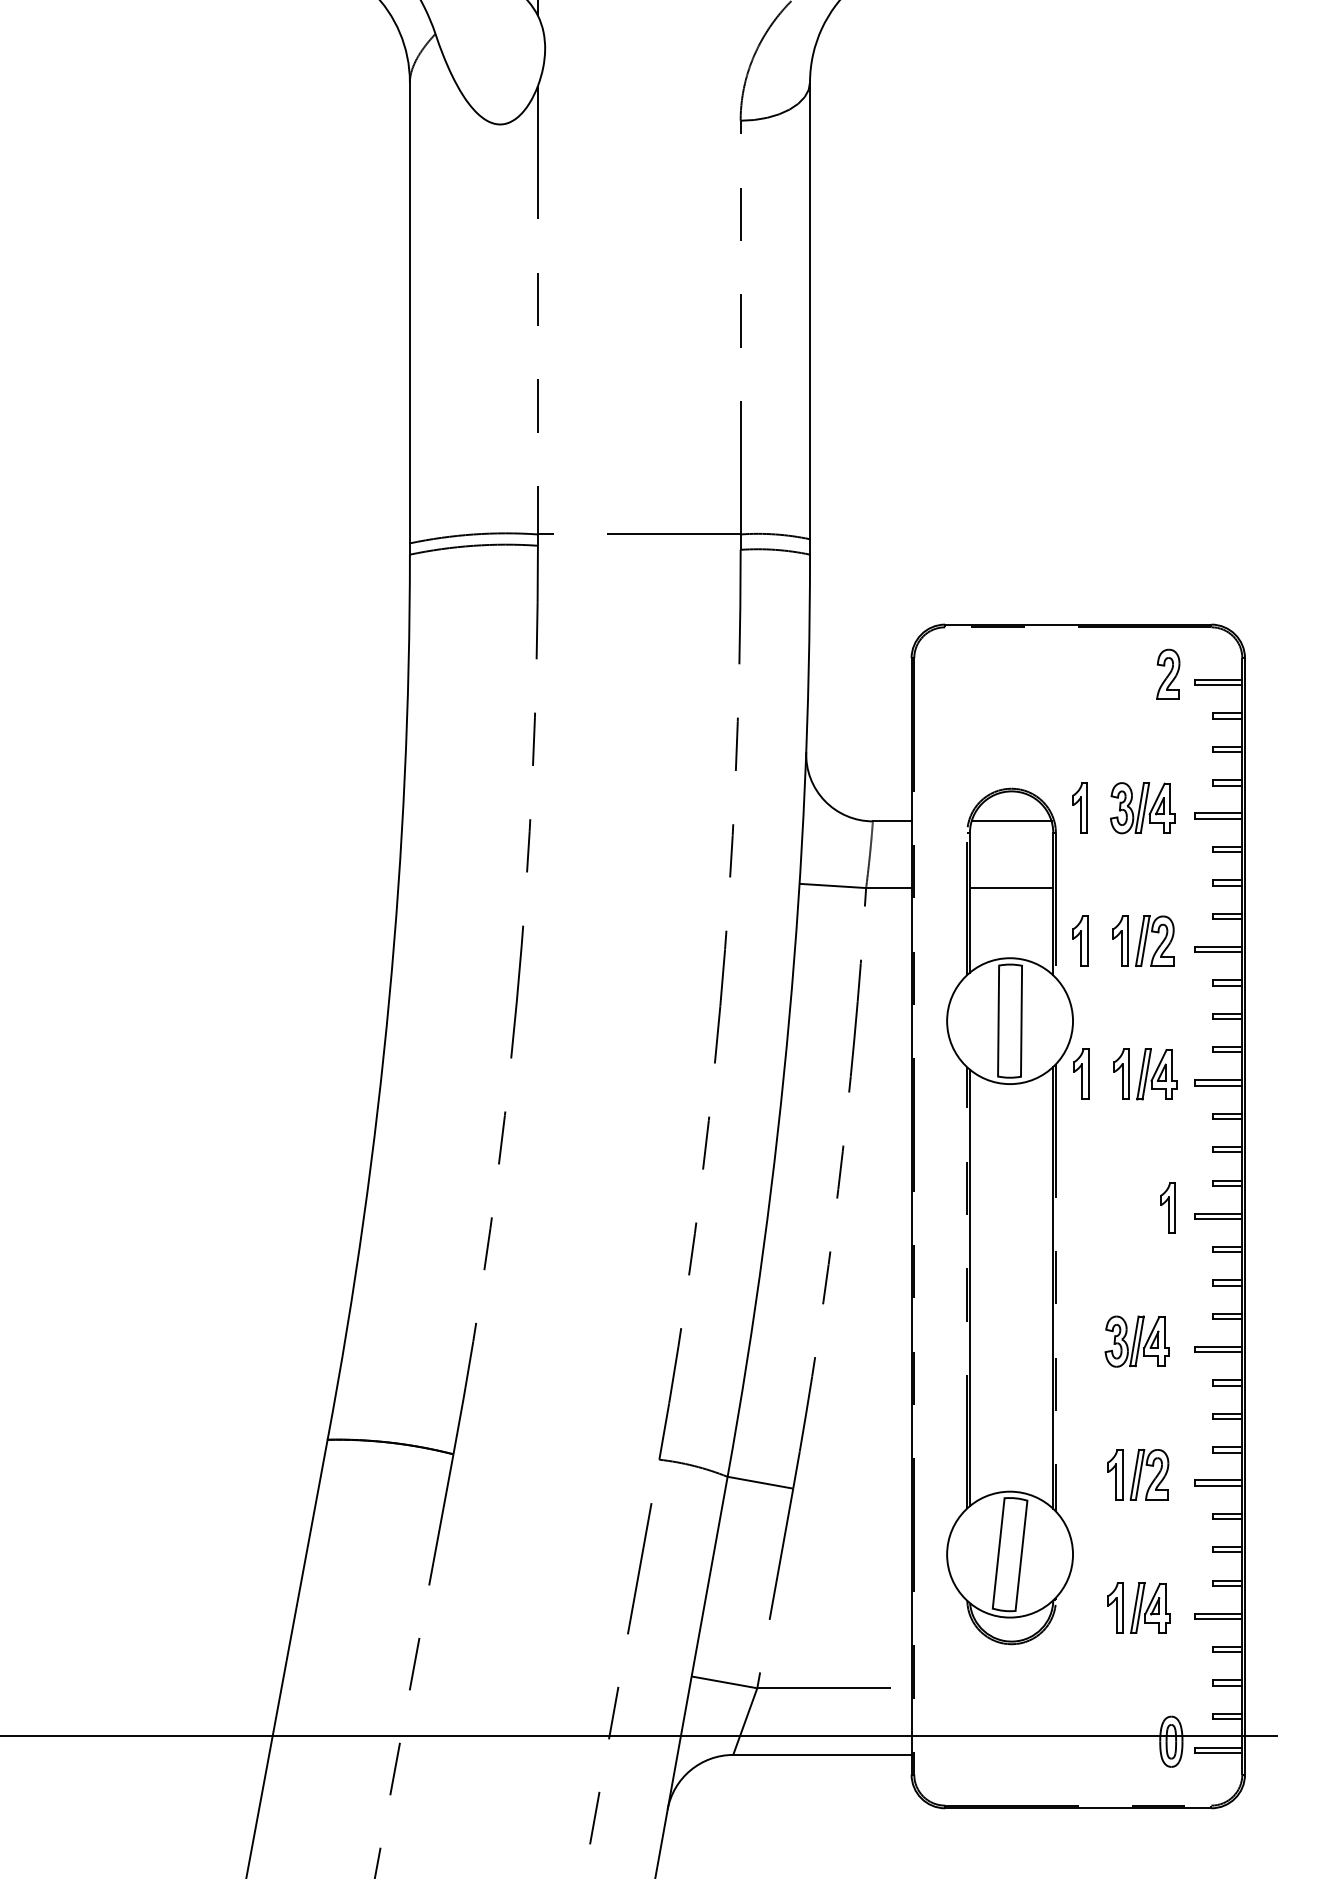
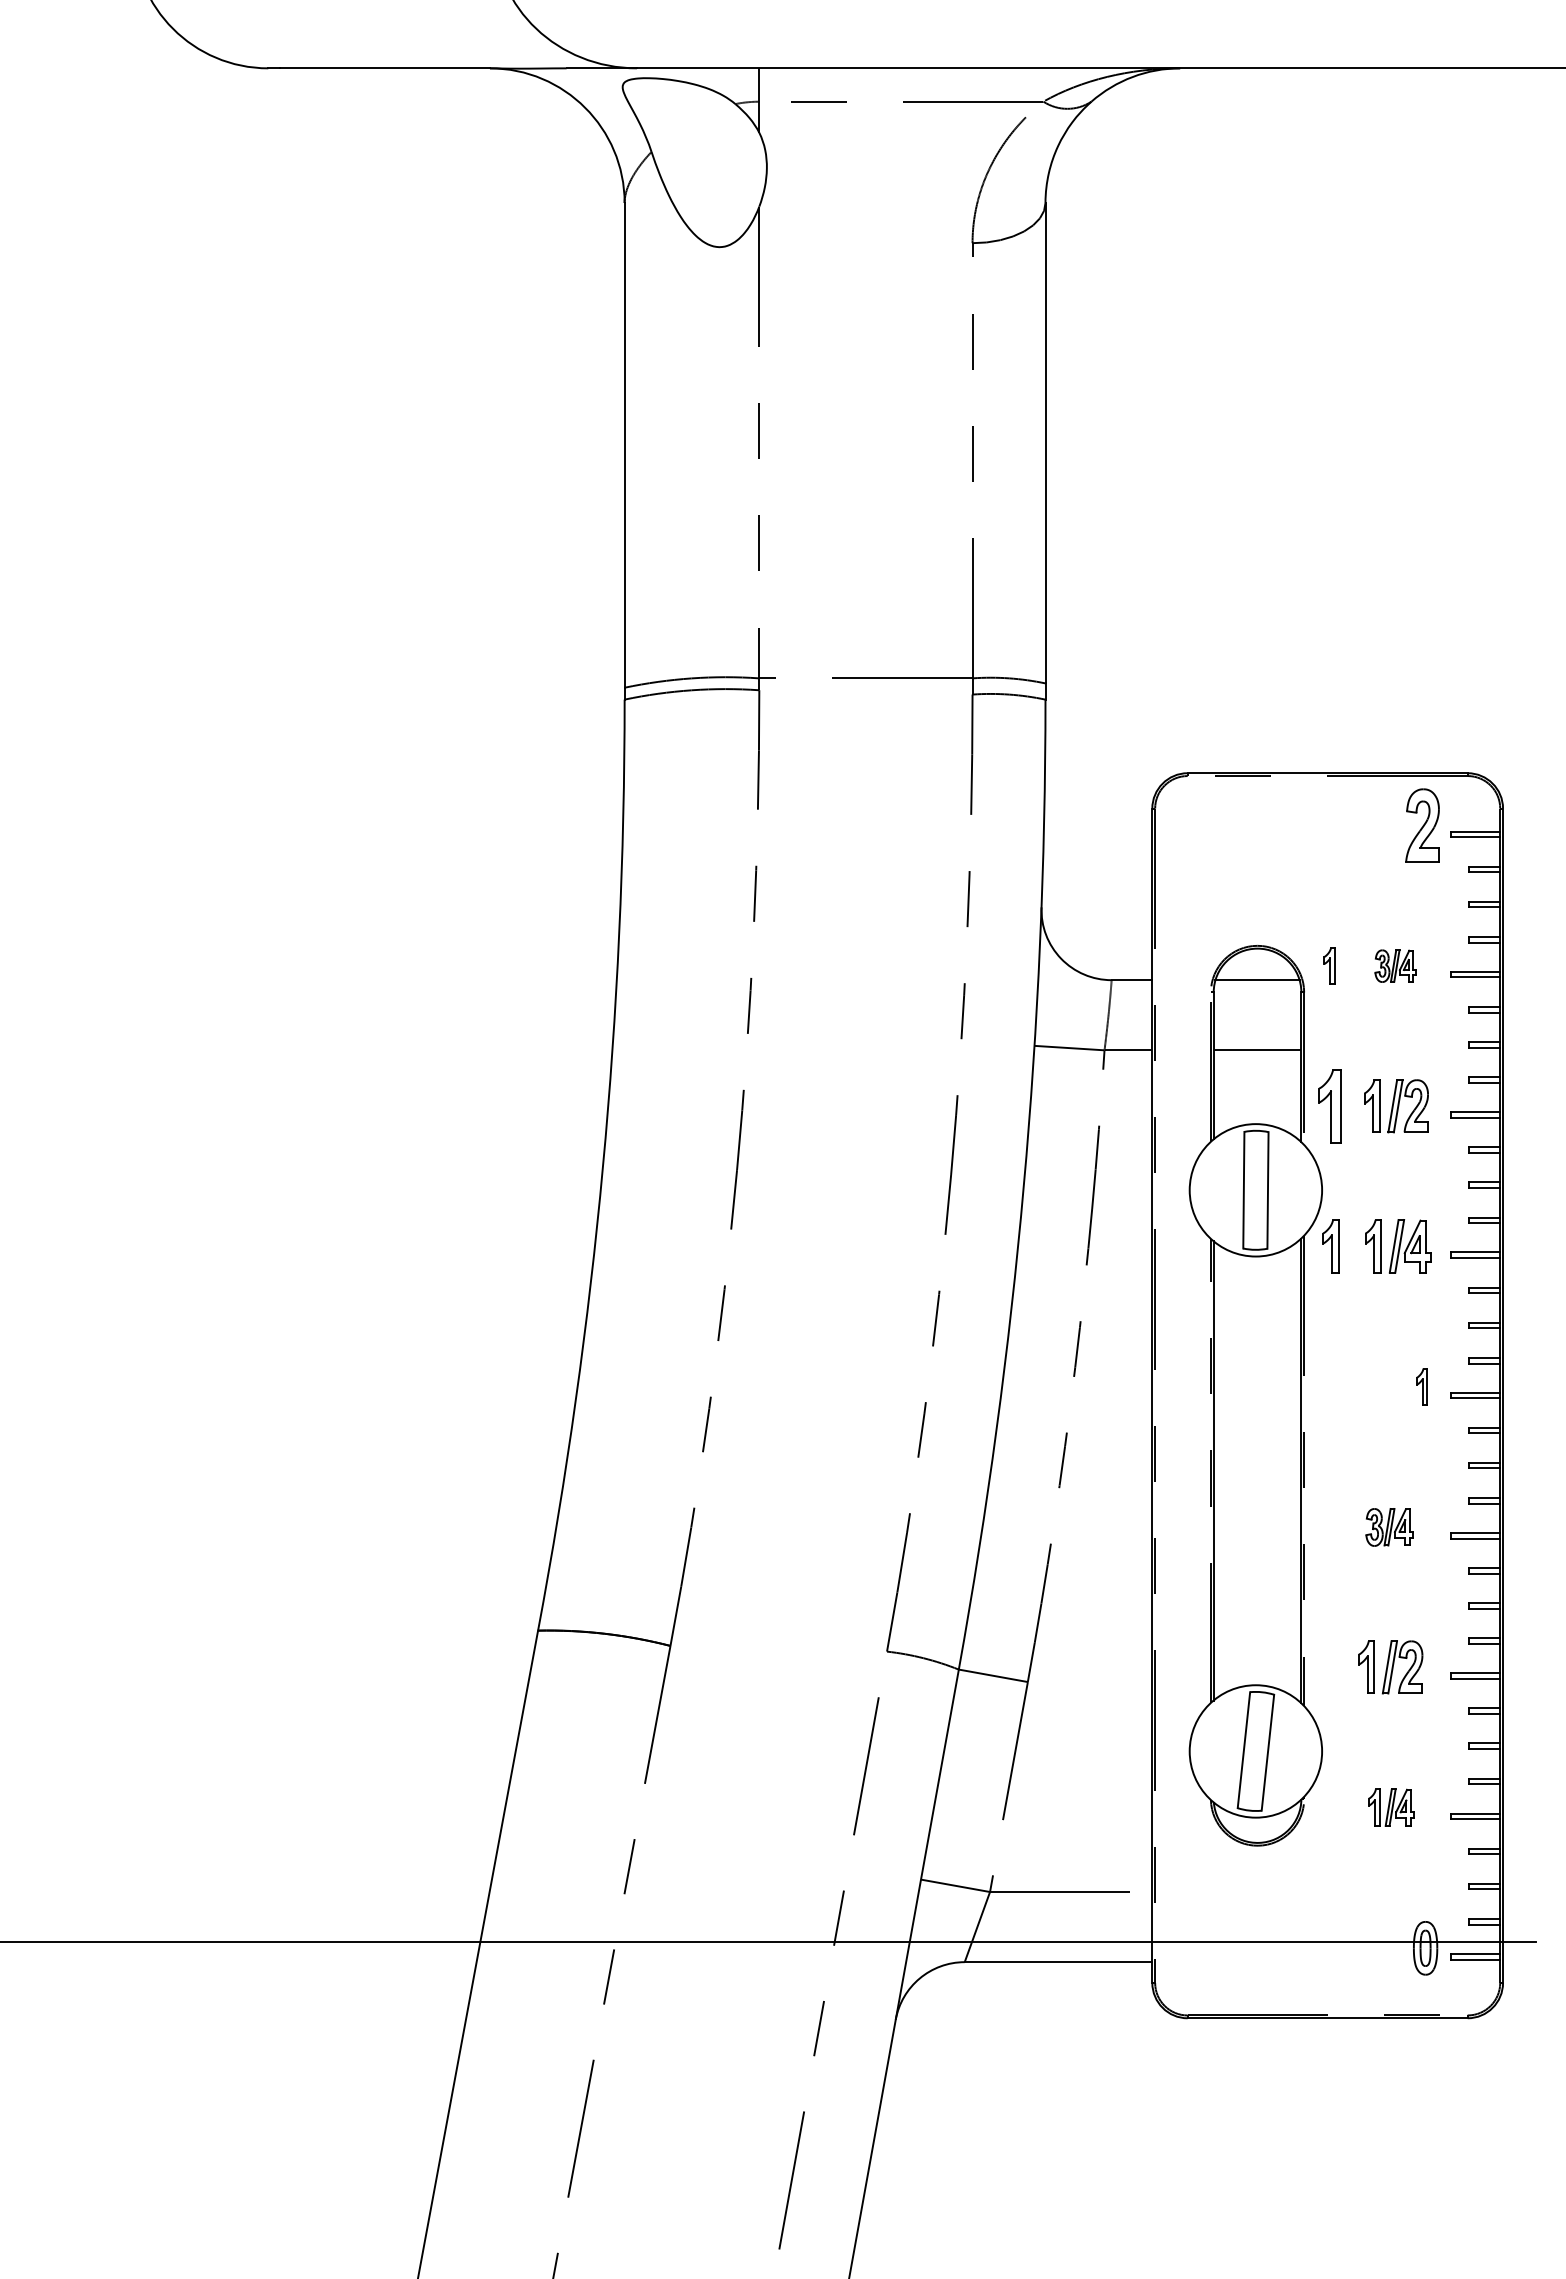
part: (1167, 674) -> (1421, 825), size x1.4
part: (1080, 807) -> (1329, 965), size x0.7
part: (1142, 807) -> (1395, 965), size x0.6
part: (1080, 940) -> (1329, 1105), size x1.4
part: (1167, 1207) -> (1421, 1386), size x0.7
part: (1137, 1341) -> (1389, 1527), size x0.7
part: (1138, 1607) -> (1391, 1807), size x0.7

